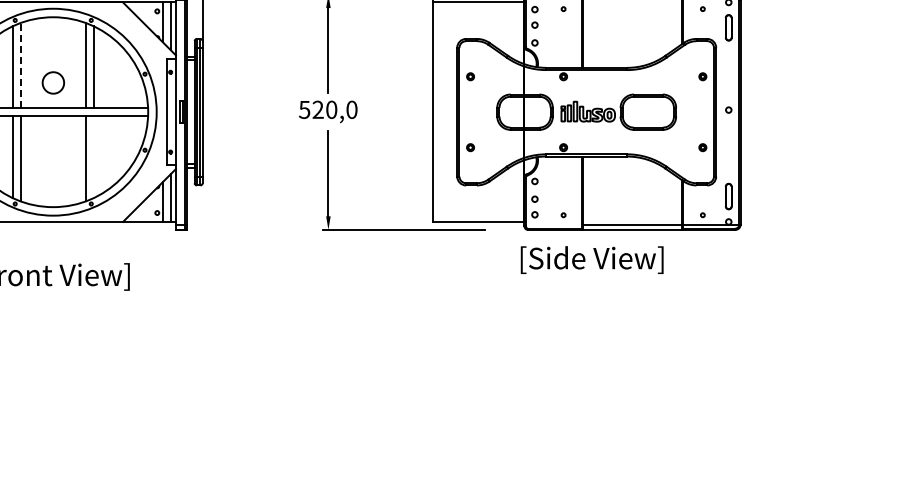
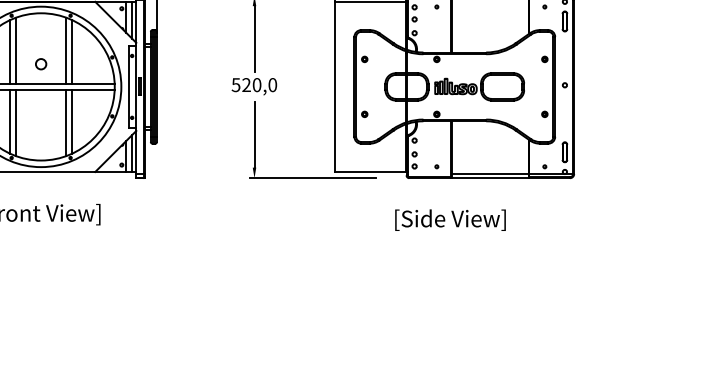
line: (21, 65) -> (16, 50), dashed -> solid
circle: (52, 82) -> (40, 63), size x0.62
line: (93, 157) -> (72, 122), added
text: (591, 259) -> (449, 219), moved

